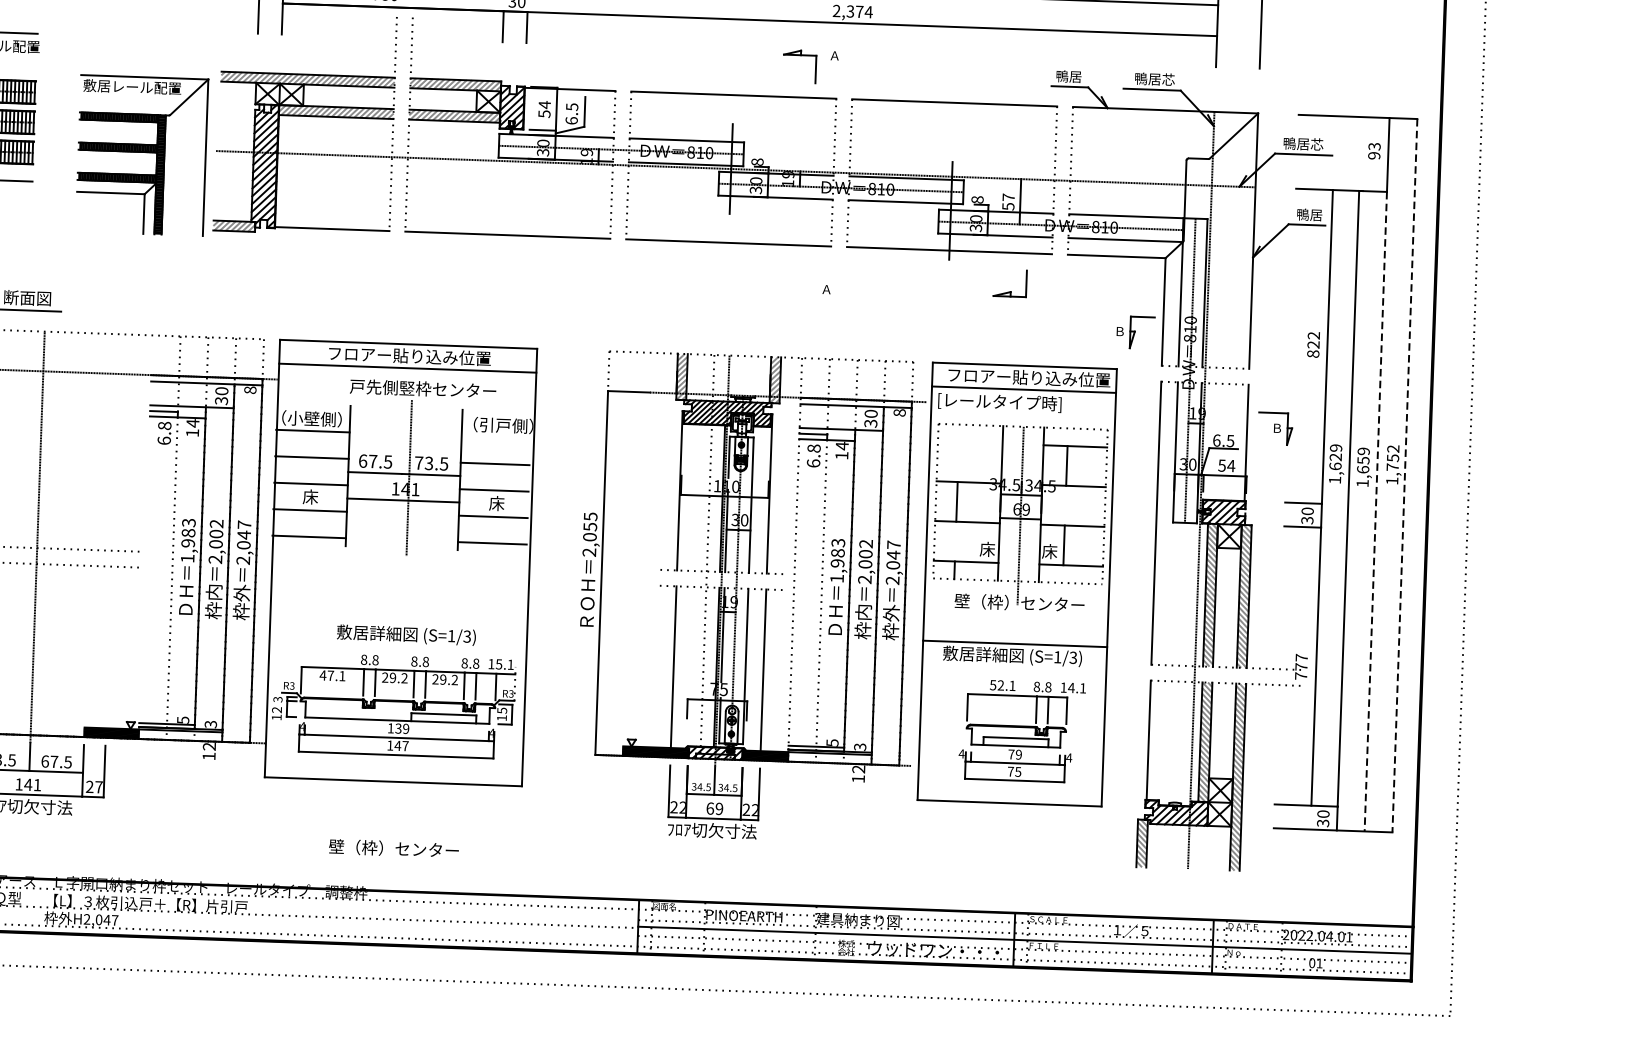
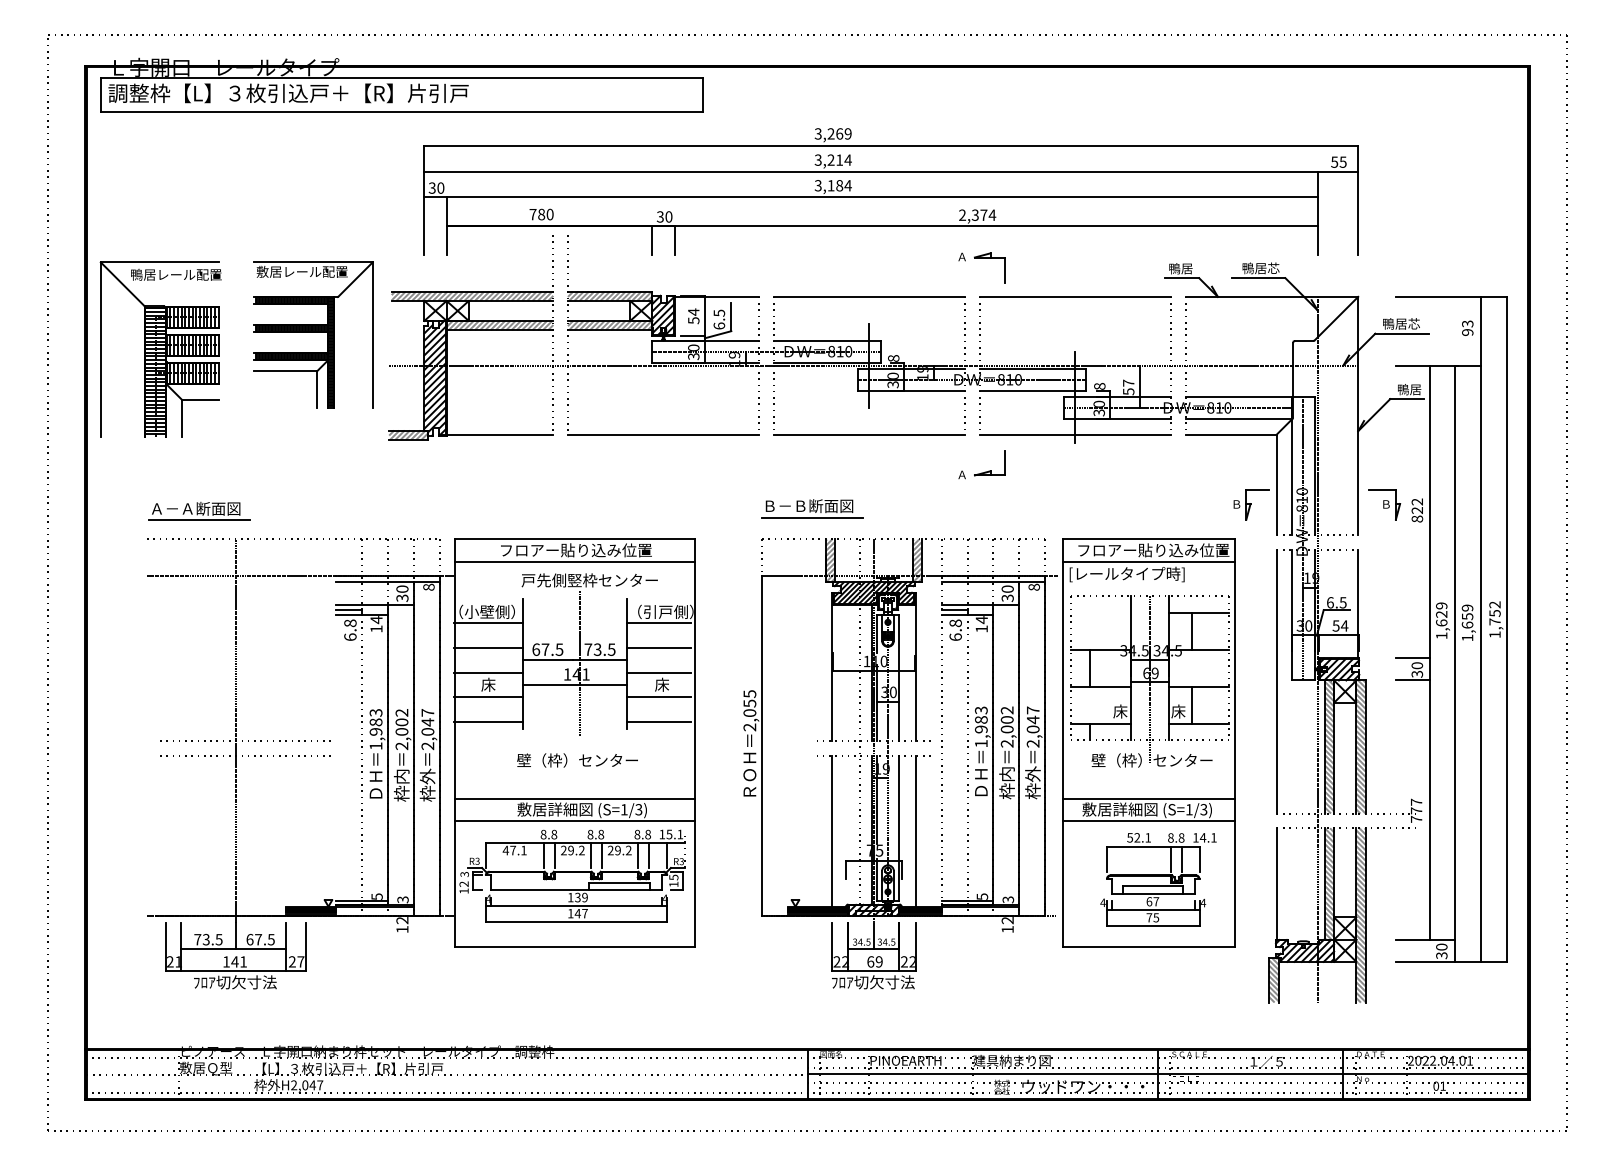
part: (799, 56) -> (989, 258), moved
part: (142, 154) -> (313, 334), moved
part: (1009, 291) -> (989, 470), moved
part: (664, 320) -> (812, 508), added
part: (1275, 428) -> (1384, 504), moved
line: (496, 437) -> (659, 623), added
line: (1404, 475) -> (1506, 629), dashed -> solid
line: (1375, 512) -> (1480, 664), dashed -> solid
line: (398, 622) -> (574, 798), added
line: (397, 645) -> (574, 820), added
line: (1014, 667) -> (1149, 820), added
text: (1014, 754) -> (1152, 901), 79 -> 67
text: (393, 848) -> (577, 760), moved

